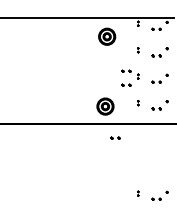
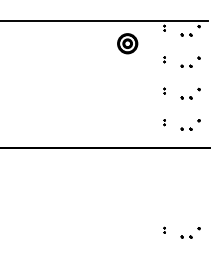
part: (126, 71) -> (150, 84), removed
part: (126, 84) -> (150, 100), removed
part: (105, 106) -> (125, 126), removed
part: (115, 137) -> (137, 163), removed

